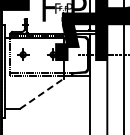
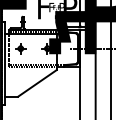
line: (42, 93) -> (37, 83), dashed -> solid

